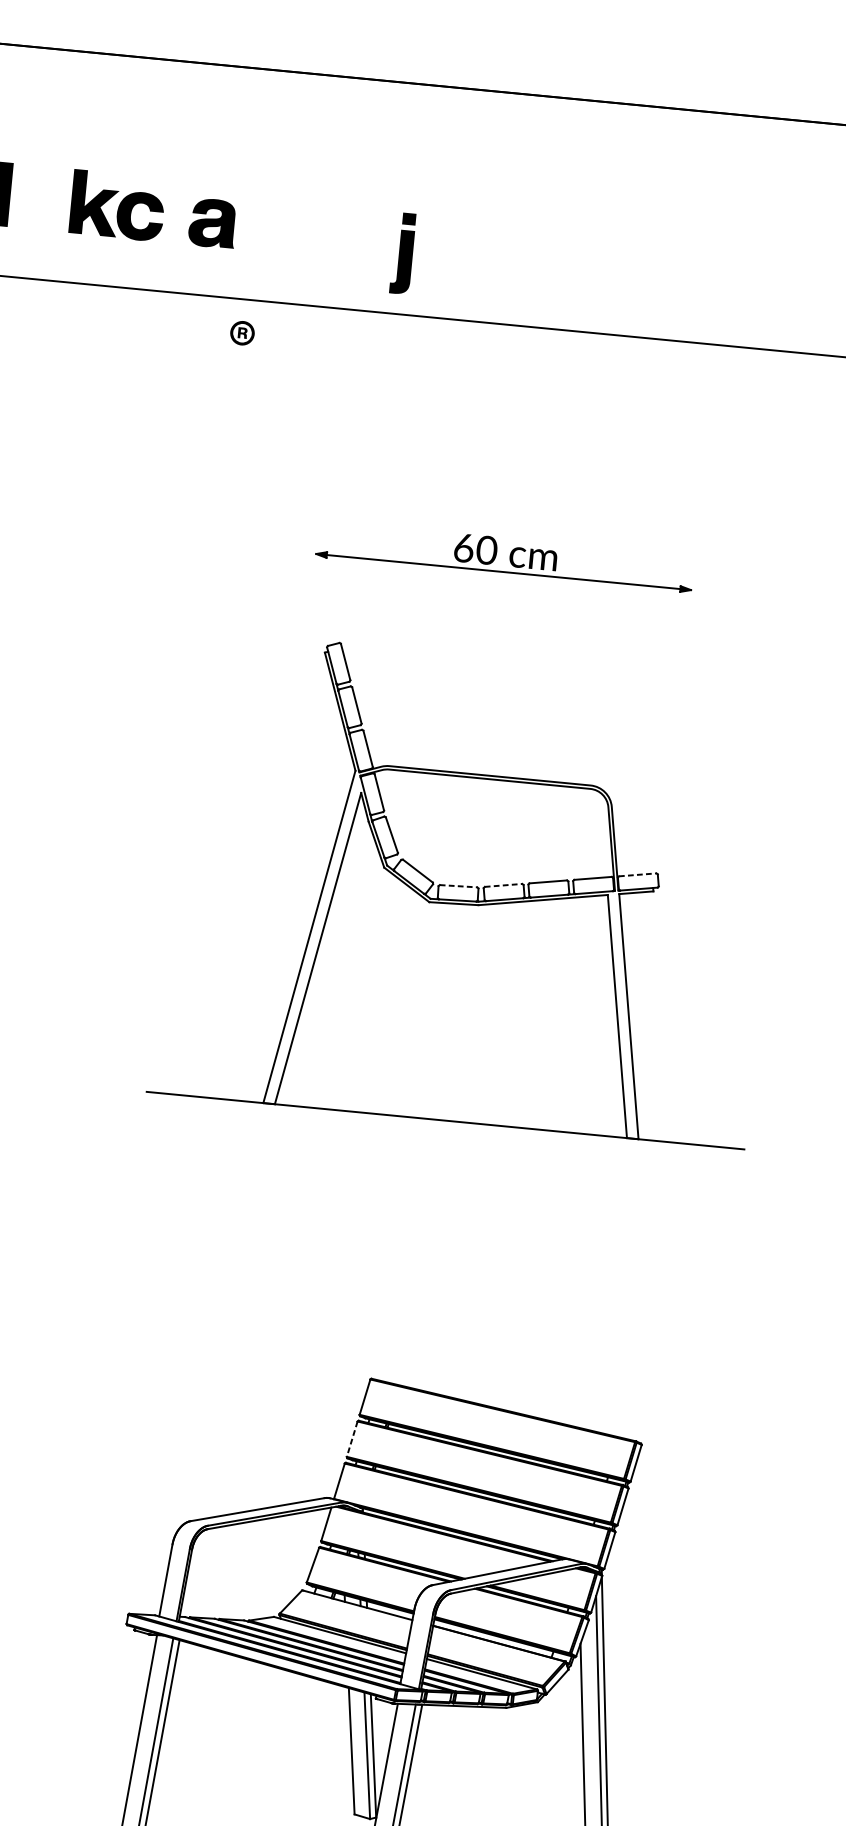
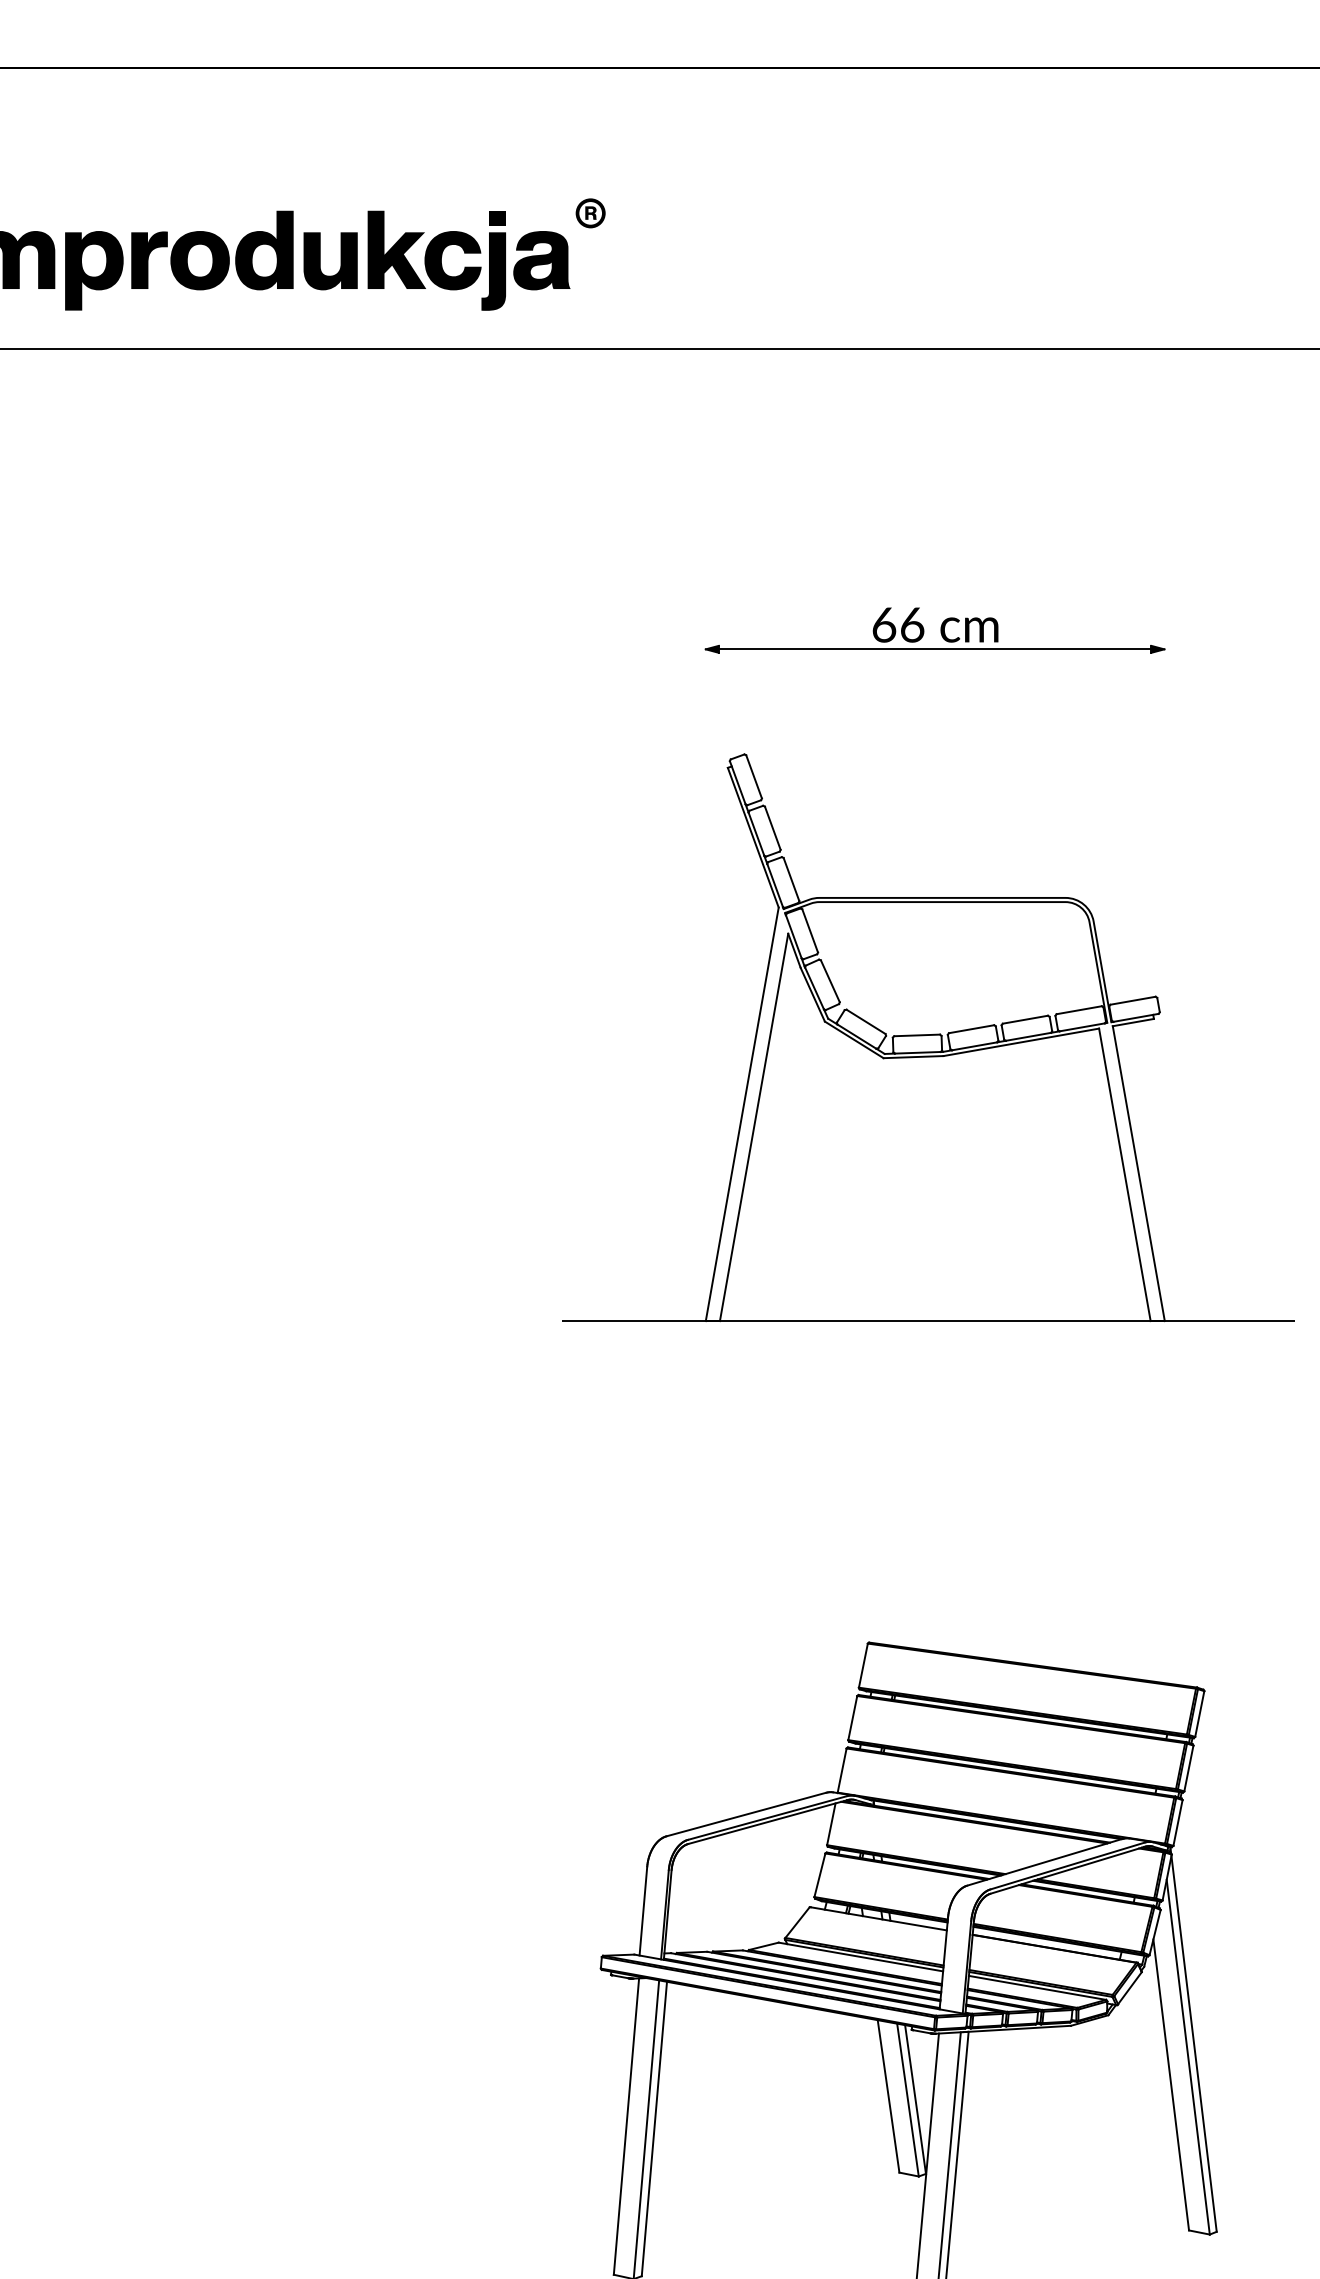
part: (31, 206) -> (320, 261), added
part: (402, 253) -> (493, 260), moved
part: (242, 333) -> (590, 213), moved
text: (486, 549) -> (911, 624), 60 -> 66
line: (638, 874) -> (1133, 1000), dashed -> solid
line: (503, 885) -> (971, 1029), dashed -> solid
line: (458, 886) -> (917, 1035), dashed -> solid
line: (351, 1439) -> (852, 1718), dashed -> solid

